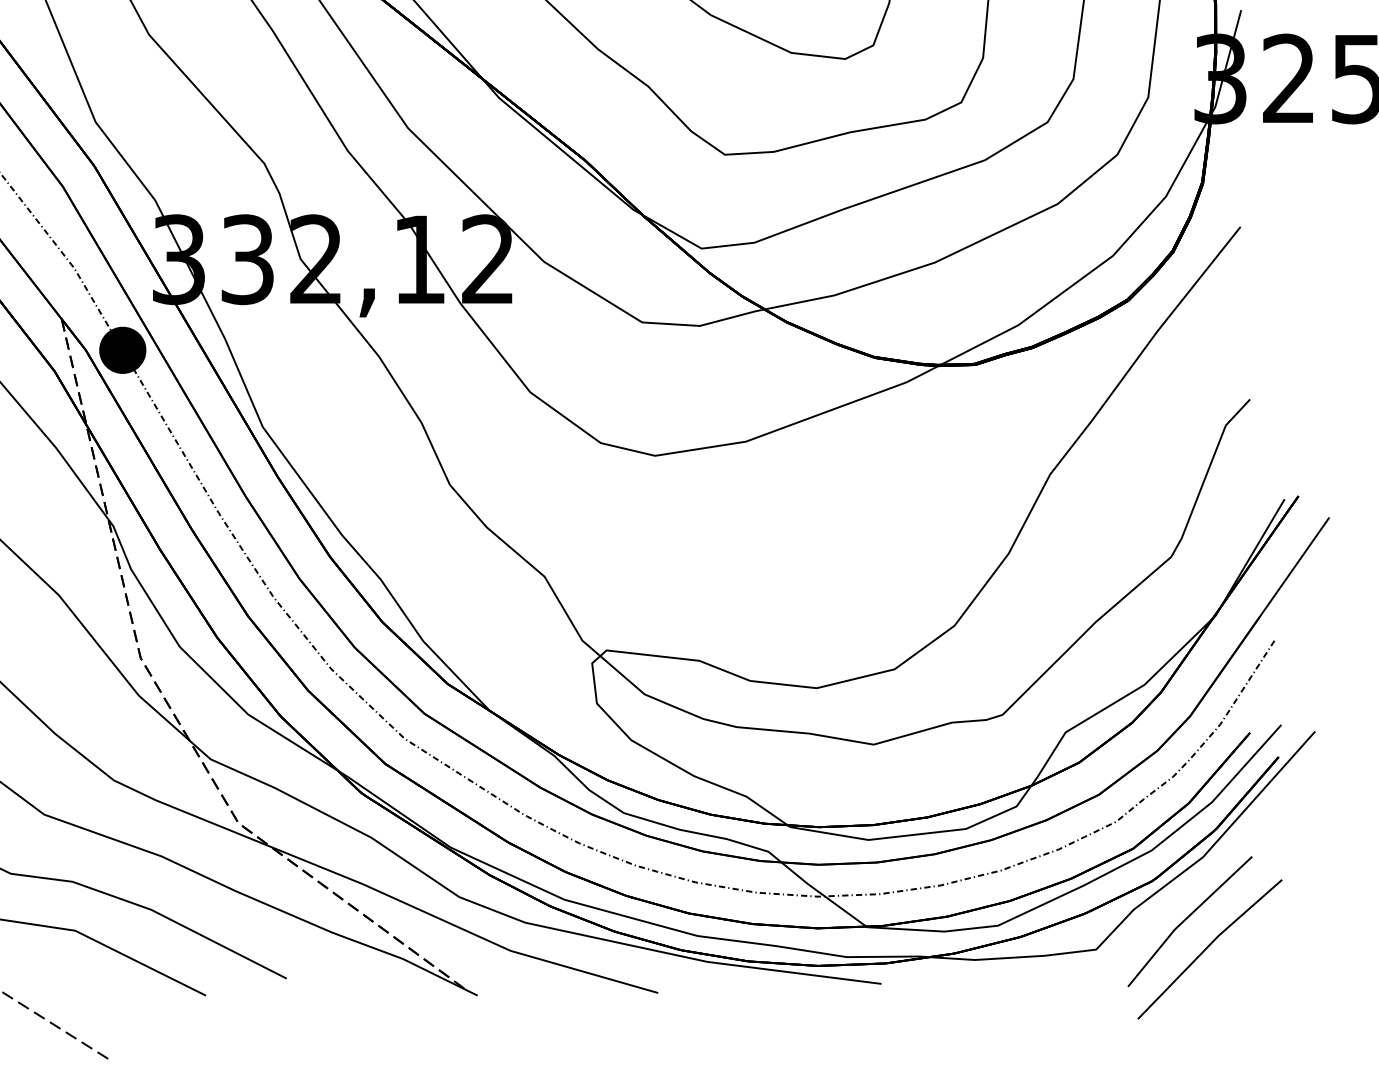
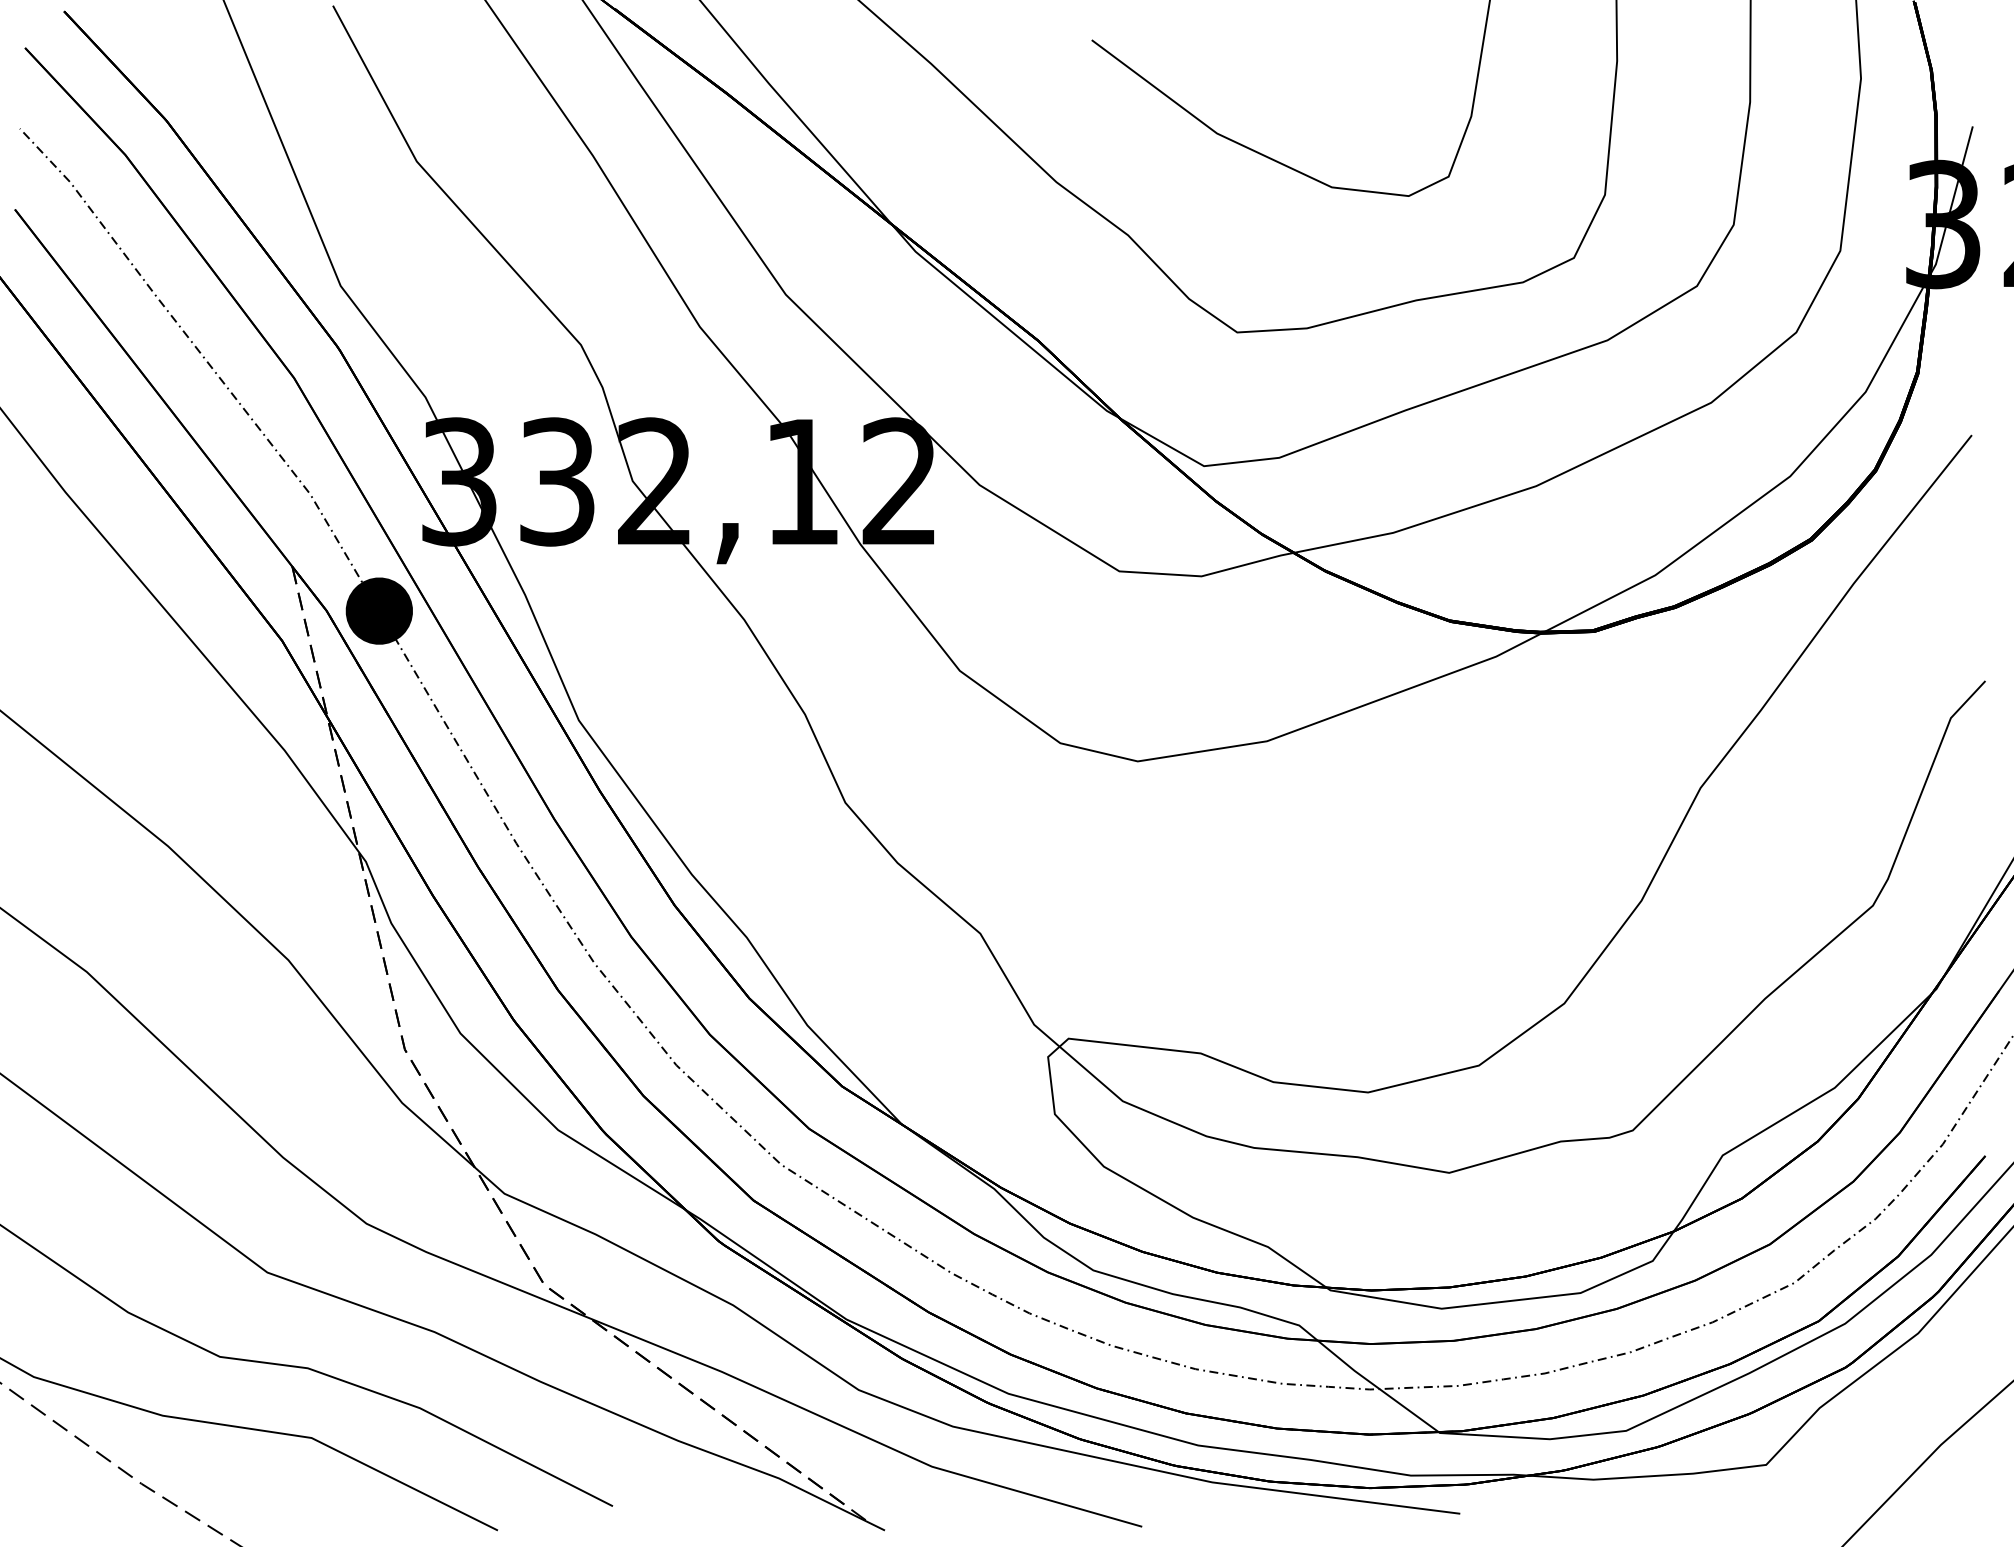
line: (1186, 919) -> (1895, 1421), removed

